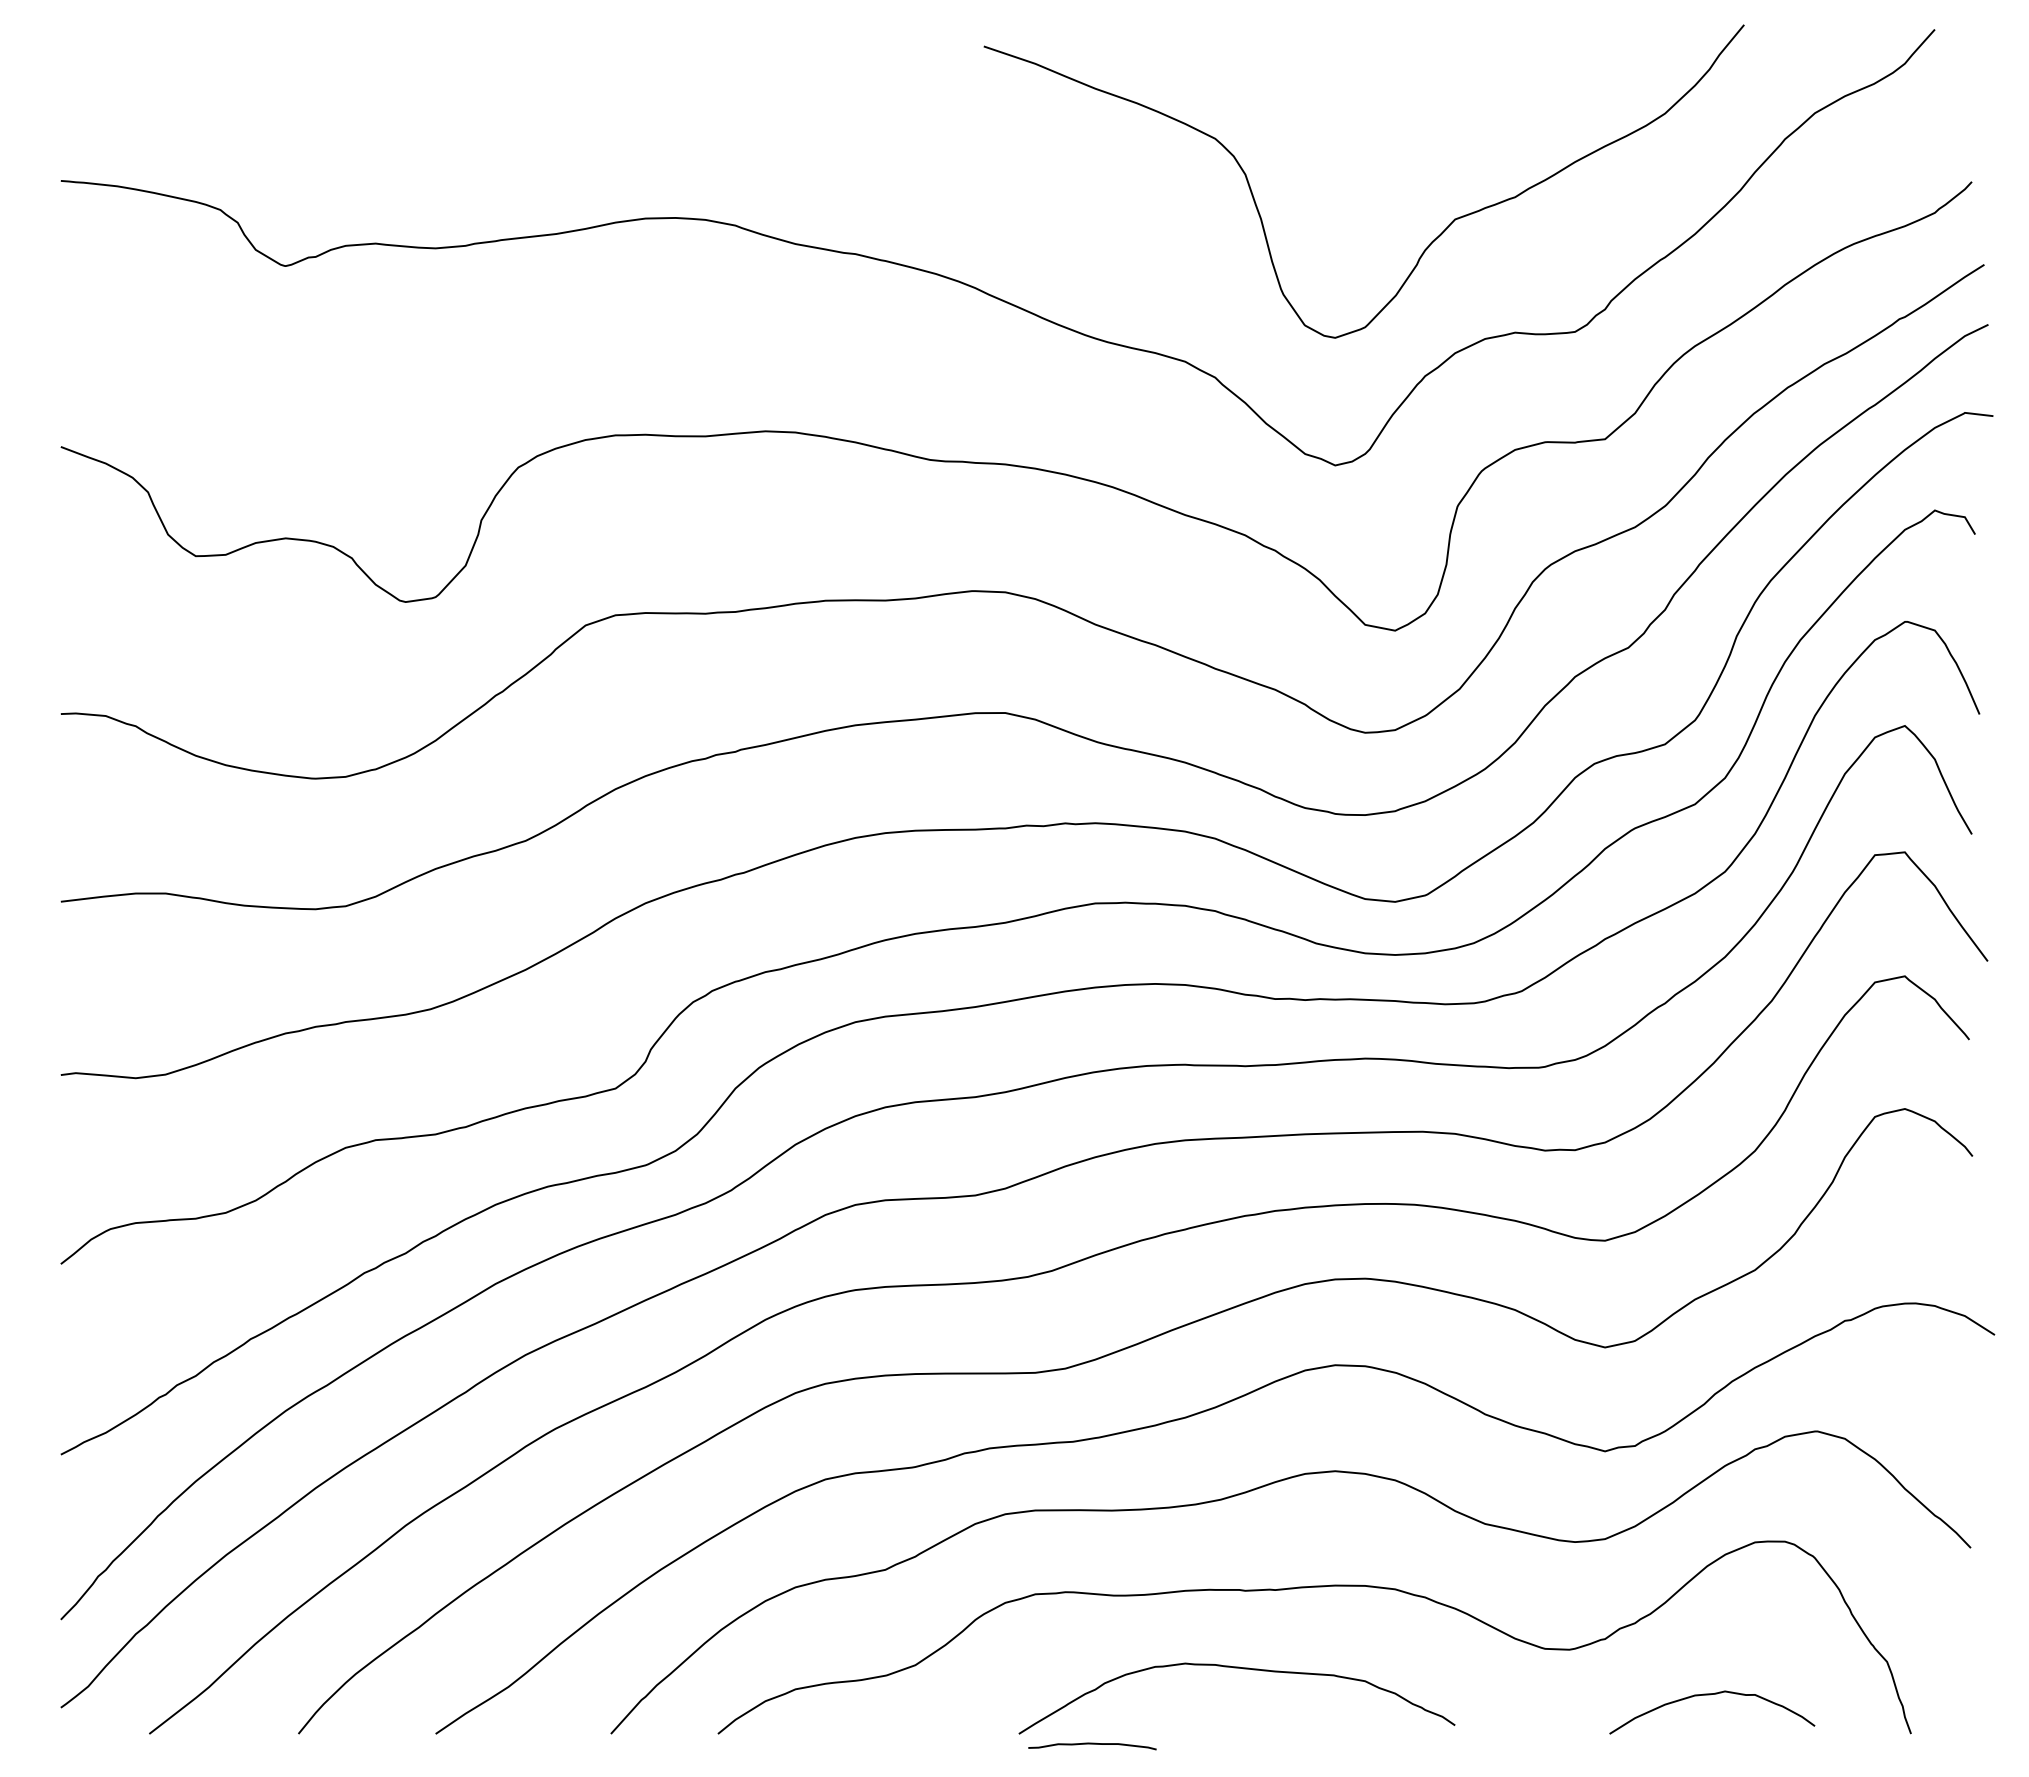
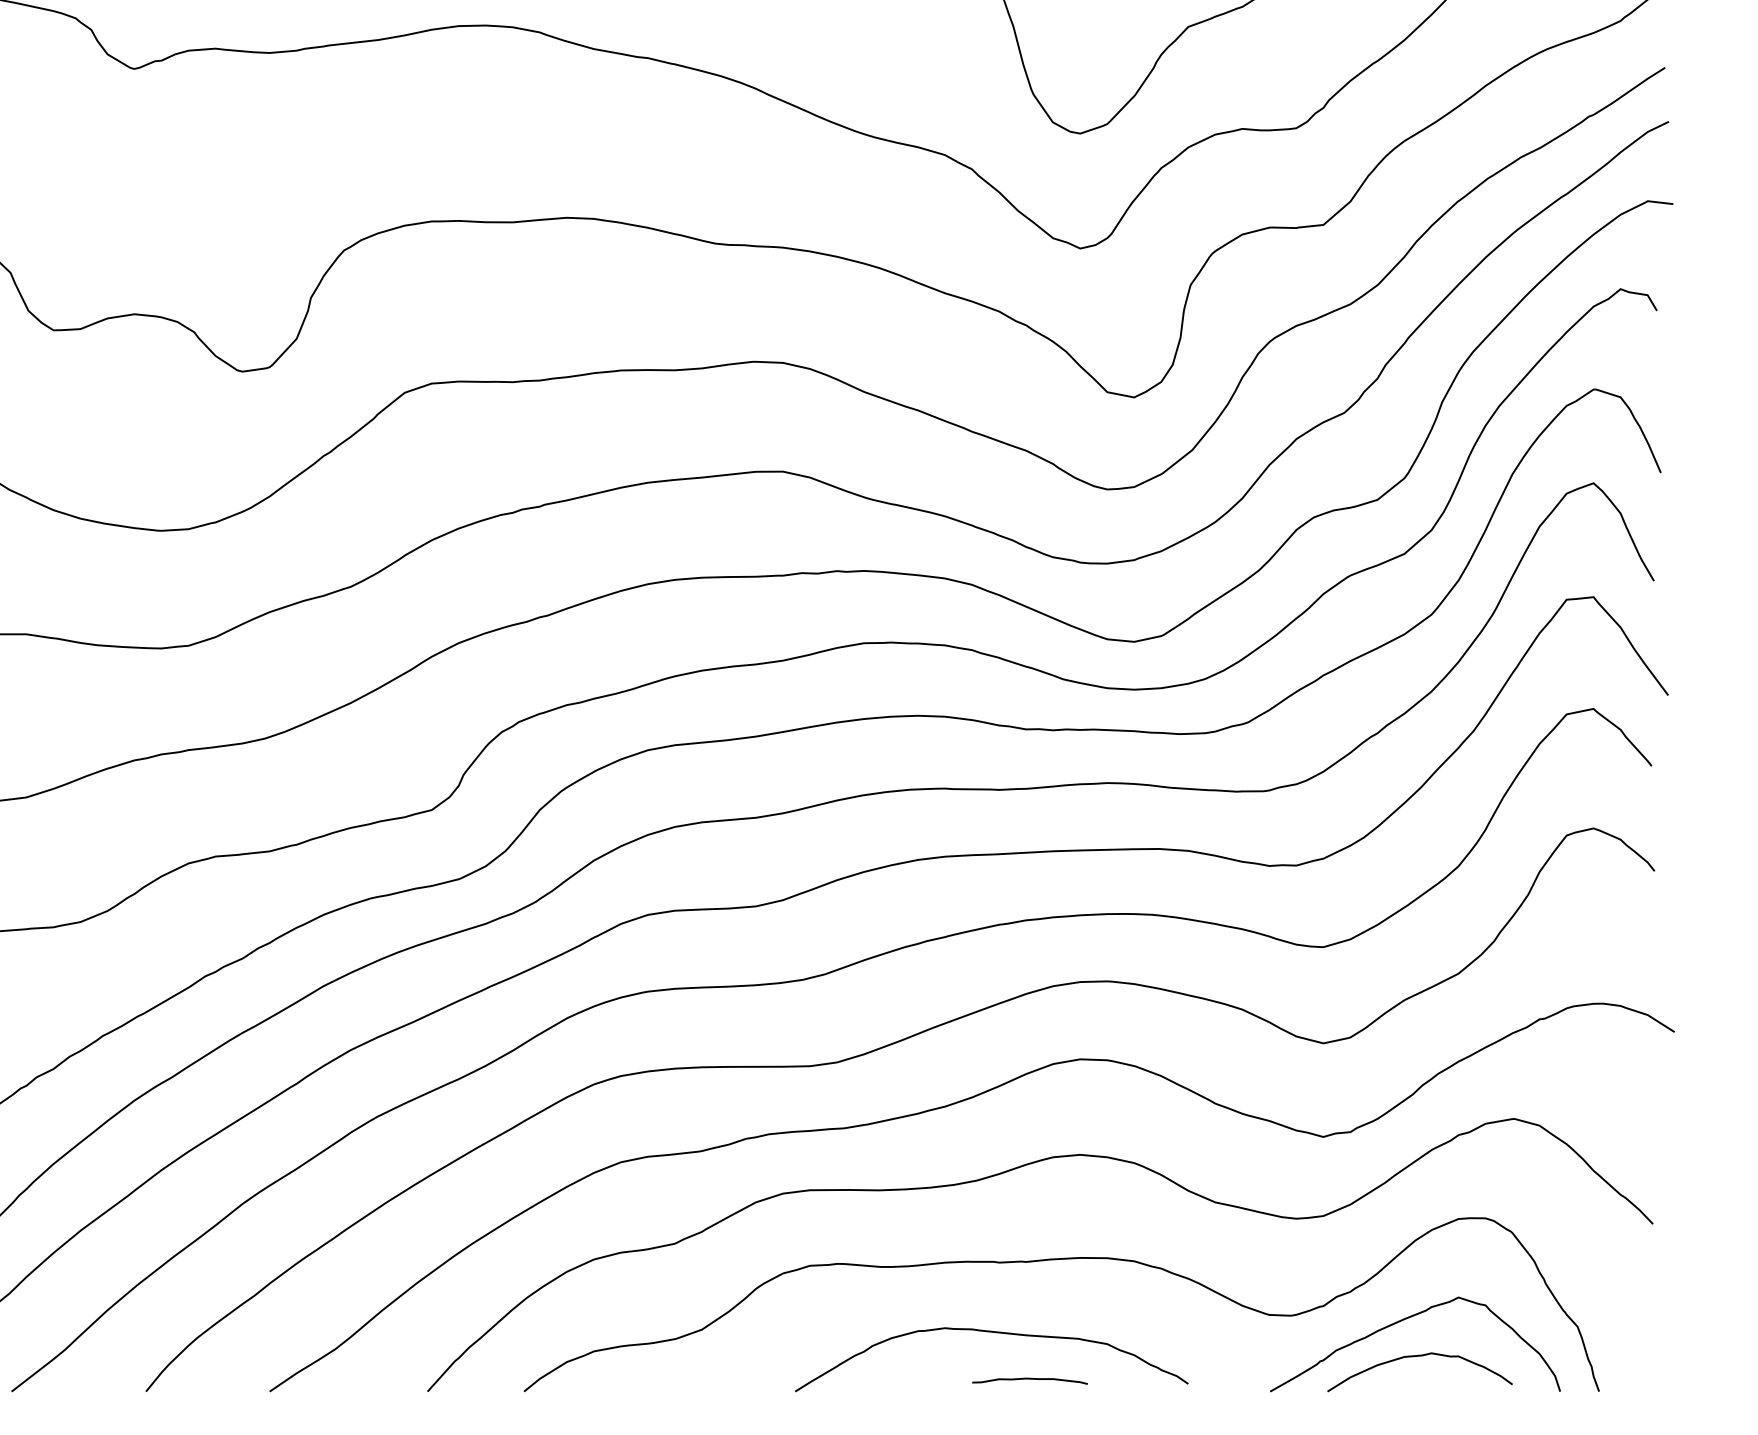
curve: (1693, 1655) -> (1403, 1320), added
curve: (1092, 1744) -> (1030, 1379), moved

